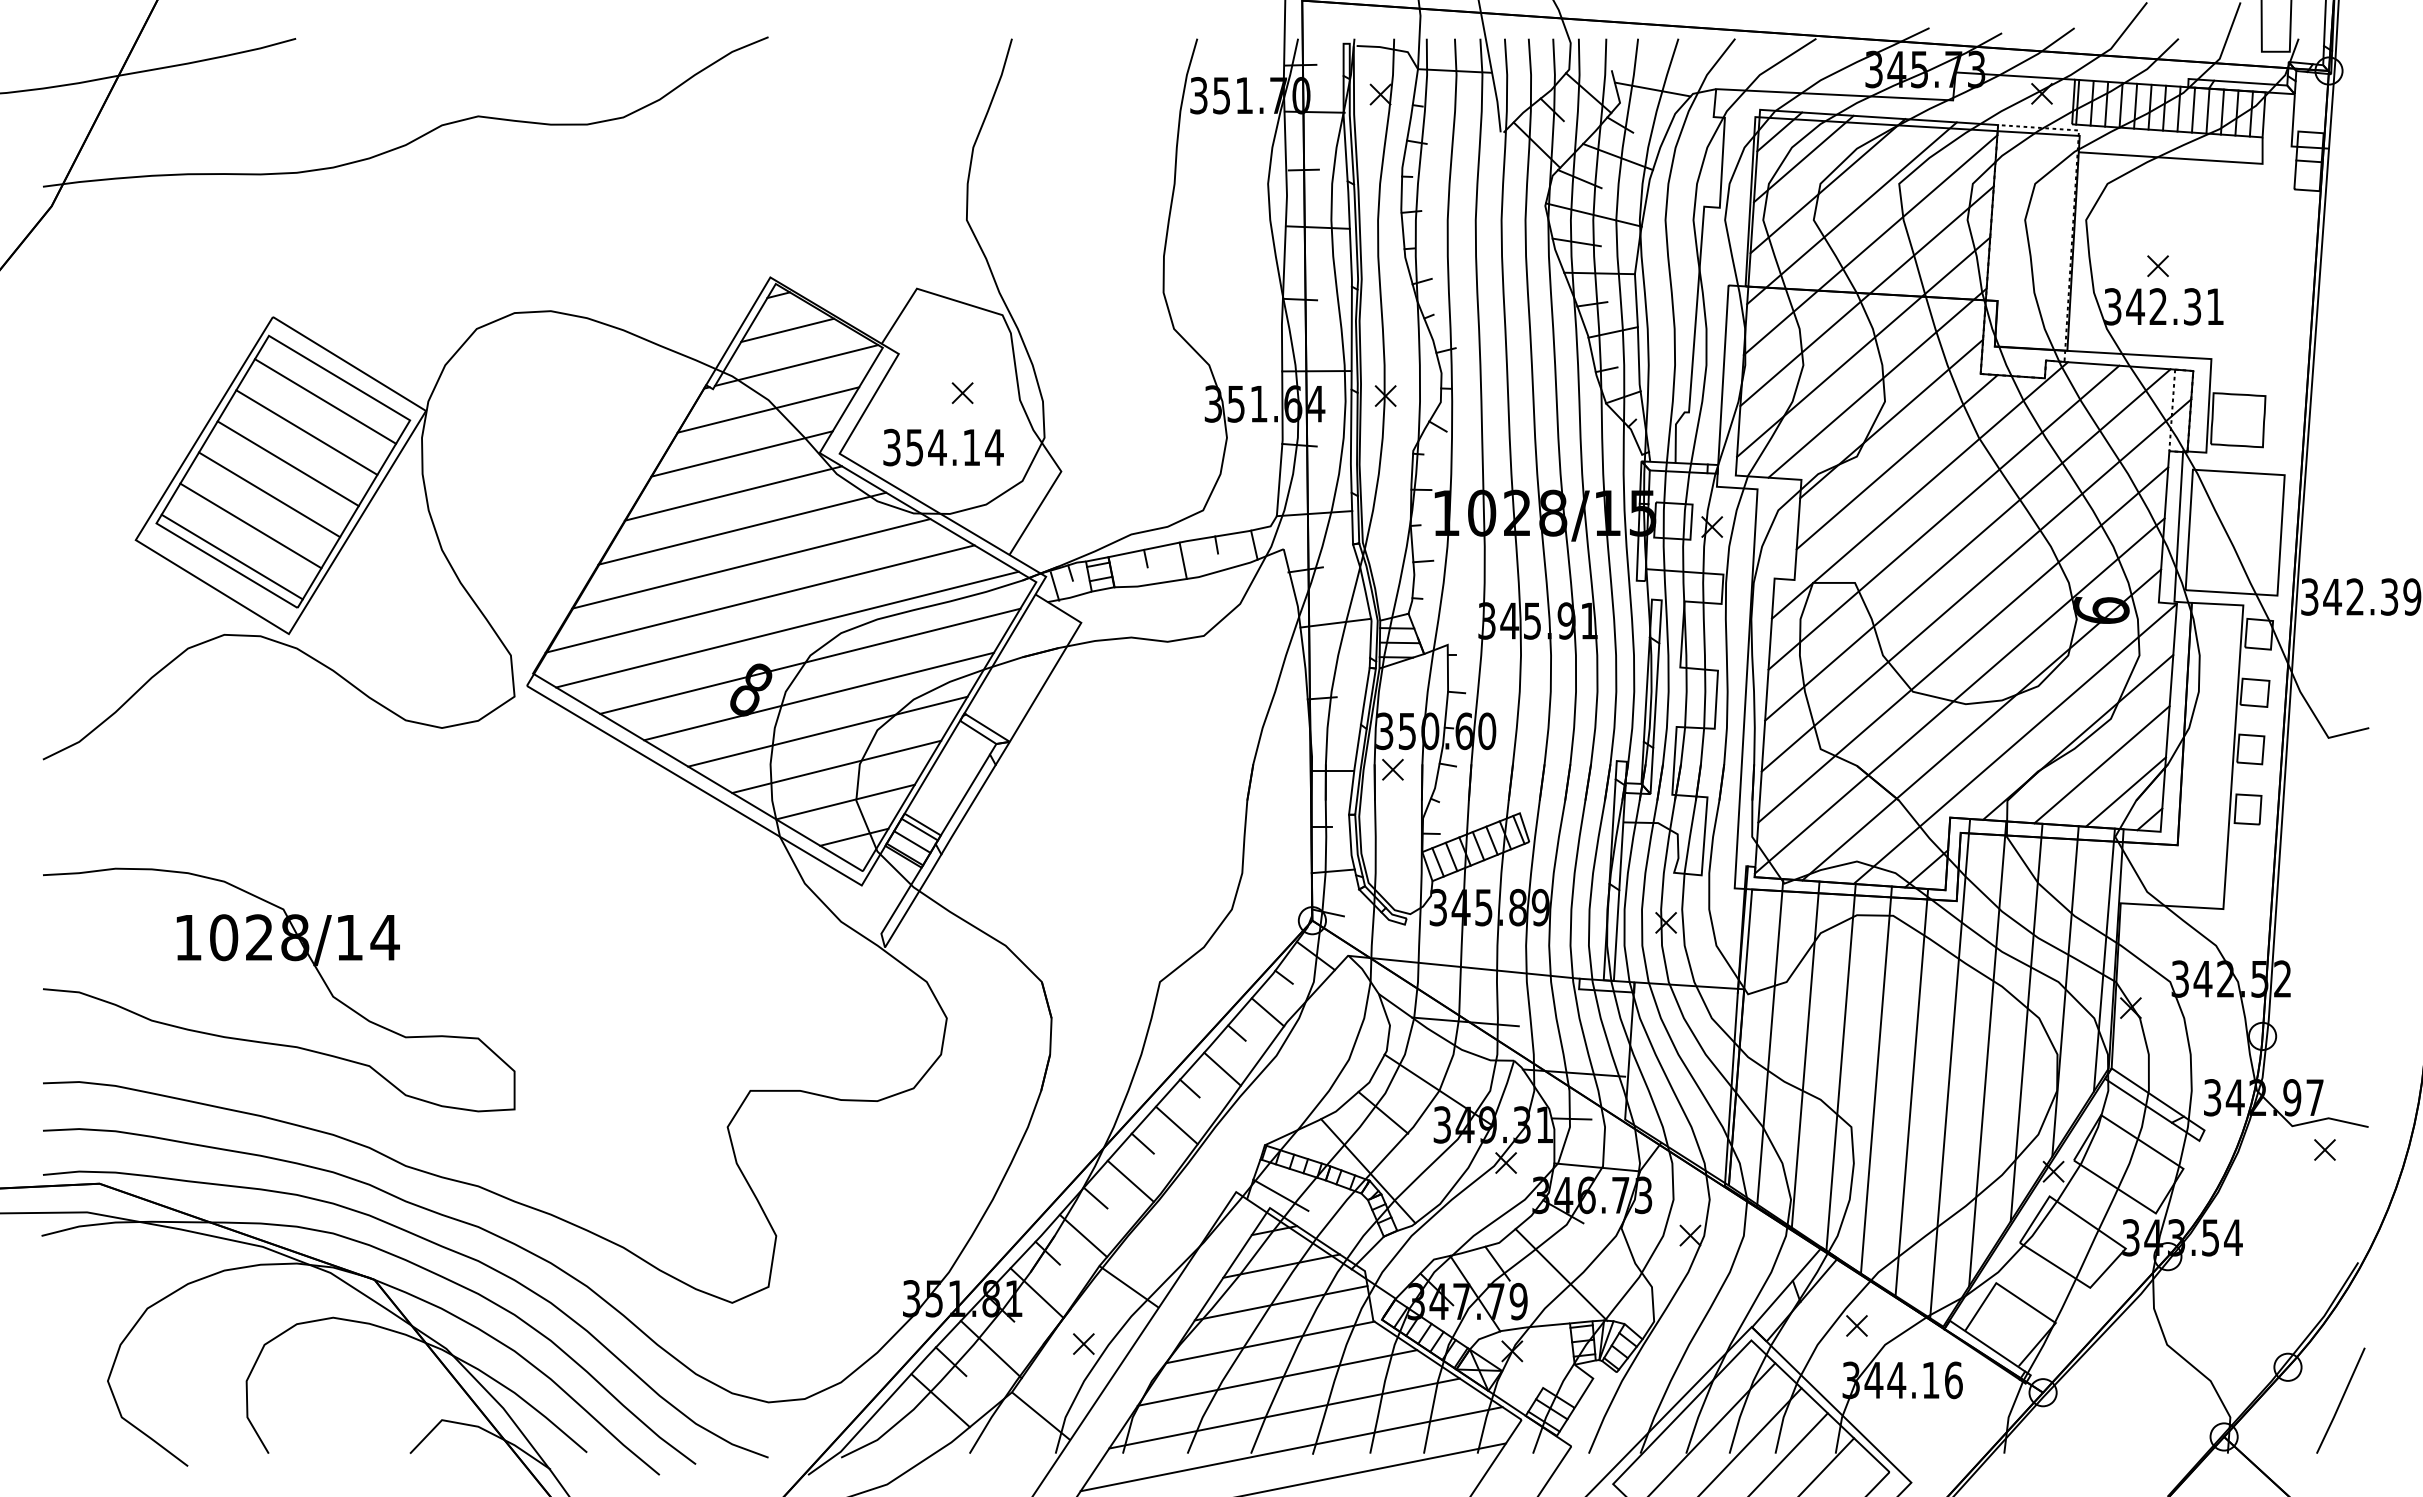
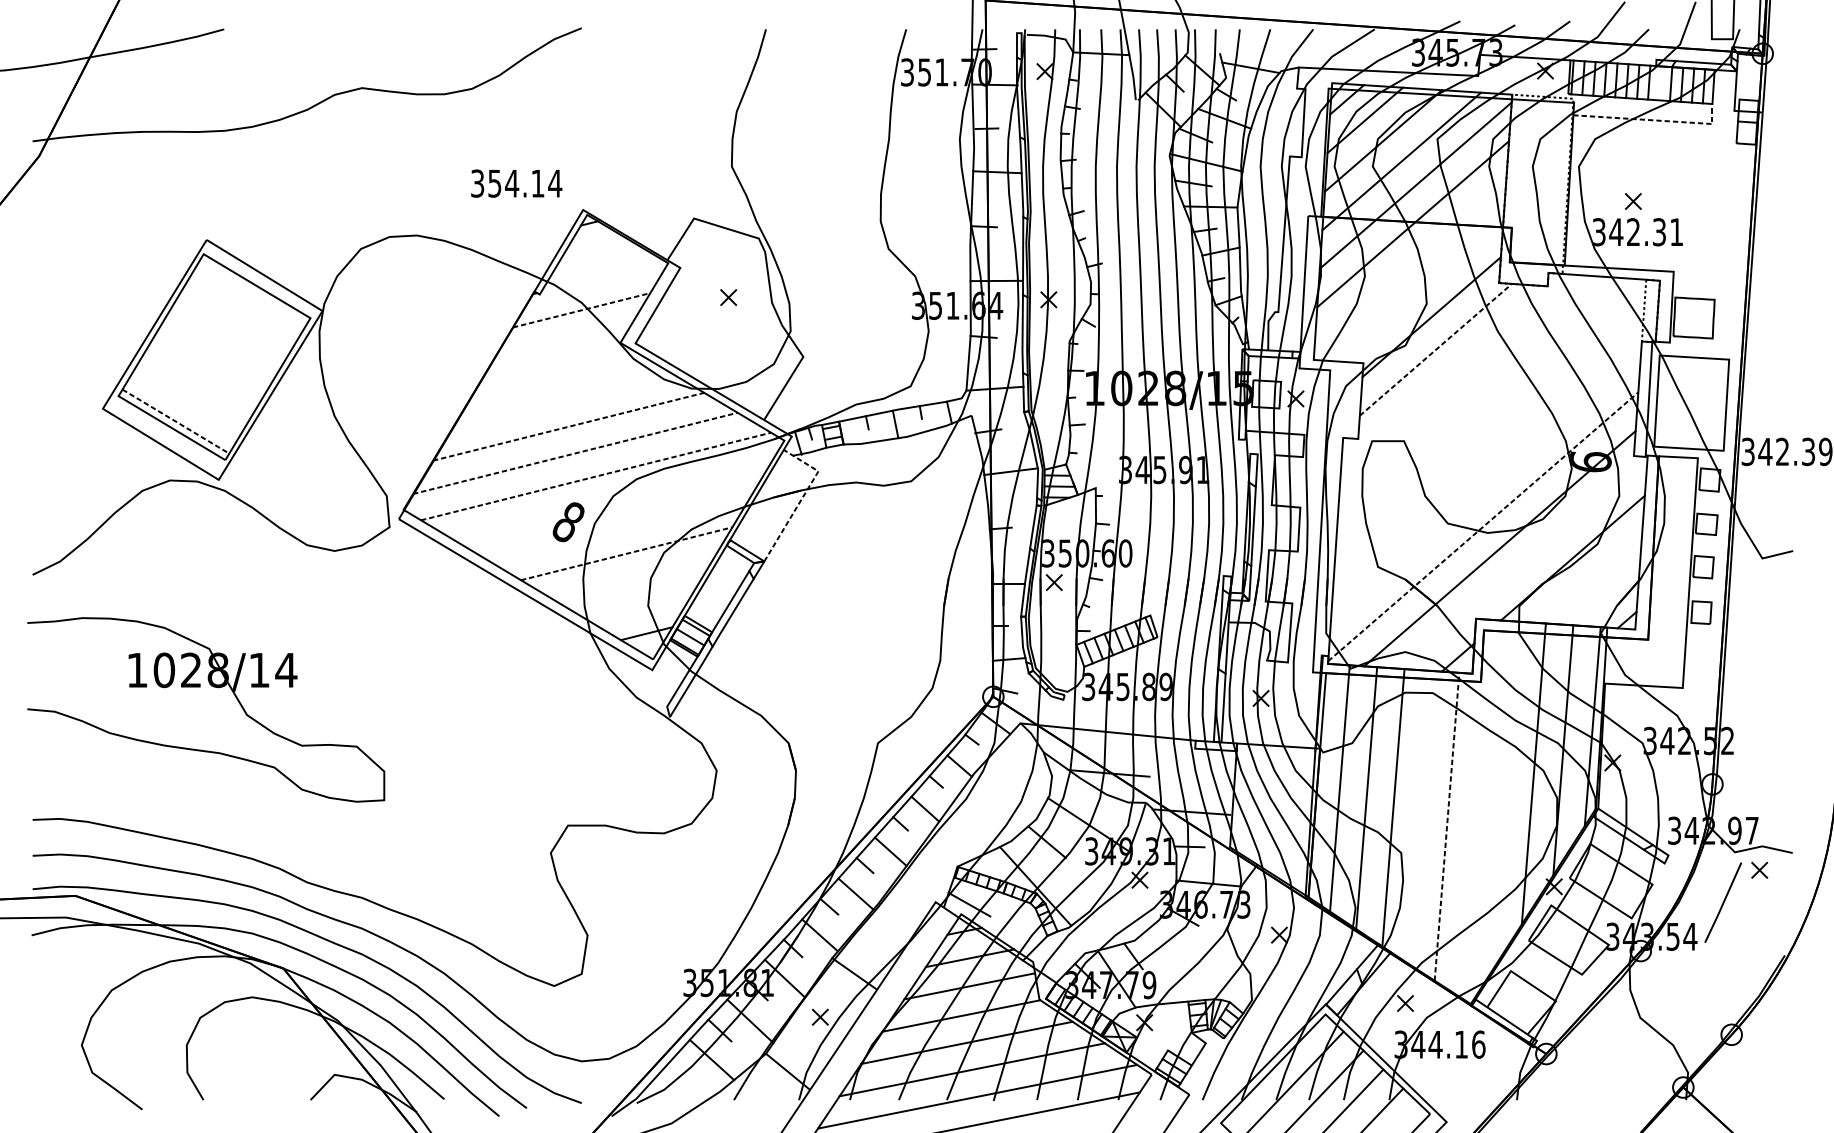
line: (2193, 109) -> (1660, 82), removed
line: (2185, 159) -> (1654, 120), solid -> dashed
line: (787, 330) -> (596, 250), removed
line: (1863, 347) -> (1410, 263), removed
line: (796, 365) -> (602, 276), removed
line: (1877, 382) -> (1421, 289), removed
line: (325, 401) -> (246, 303), removed
line: (768, 410) -> (581, 310), solid -> dashed
line: (306, 432) -> (232, 327), removed
text: (943, 447) -> (516, 183), moved
line: (741, 453) -> (561, 343), removed
line: (1897, 461) -> (1436, 349), solid -> dashed
line: (287, 463) -> (217, 350), removed
line: (1919, 490) -> (1452, 371), removed
line: (733, 493) -> (555, 373), removed
line: (269, 494) -> (204, 374), removed
line: (1943, 517) -> (1470, 391), removed
line: (250, 525) -> (189, 397), removed
line: (742, 528) -> (562, 400), removed
line: (1967, 544) -> (1489, 412), removed
line: (232, 557) -> (176, 421), solid -> dashed
line: (751, 563) -> (568, 426), solid -> dashed
line: (1976, 585) -> (1495, 443), removed
line: (760, 598) -> (575, 452), solid -> dashed
line: (787, 629) -> (596, 476), solid -> dashed
line: (1963, 644) -> (1486, 487), removed
line: (1059, 658) -> (801, 498), solid -> dashed
line: (810, 660) -> (613, 499), removed
line: (1960, 695) -> (1483, 526), solid -> dashed
line: (819, 696) -> (620, 527), removed
line: (827, 731) -> (626, 553), solid -> dashed
line: (2014, 743) -> (1524, 562), removed
line: (2101, 764) -> (1590, 578), removed
line: (836, 766) -> (633, 580), removed
line: (2125, 791) -> (1608, 599), removed
line: (845, 801) -> (640, 606), removed
part: (271, 960) -> (200, 687), moved
line: (1987, 1053) -> (1504, 797), removed
line: (1950, 1068) -> (1476, 808), removed
line: (1875, 1079) -> (1419, 817), removed
line: (1911, 1091) -> (1446, 826), solid -> dashed
line: (1561, 1274) -> (1181, 964), removed
line: (2340, 1400) -> (1722, 902), moved

